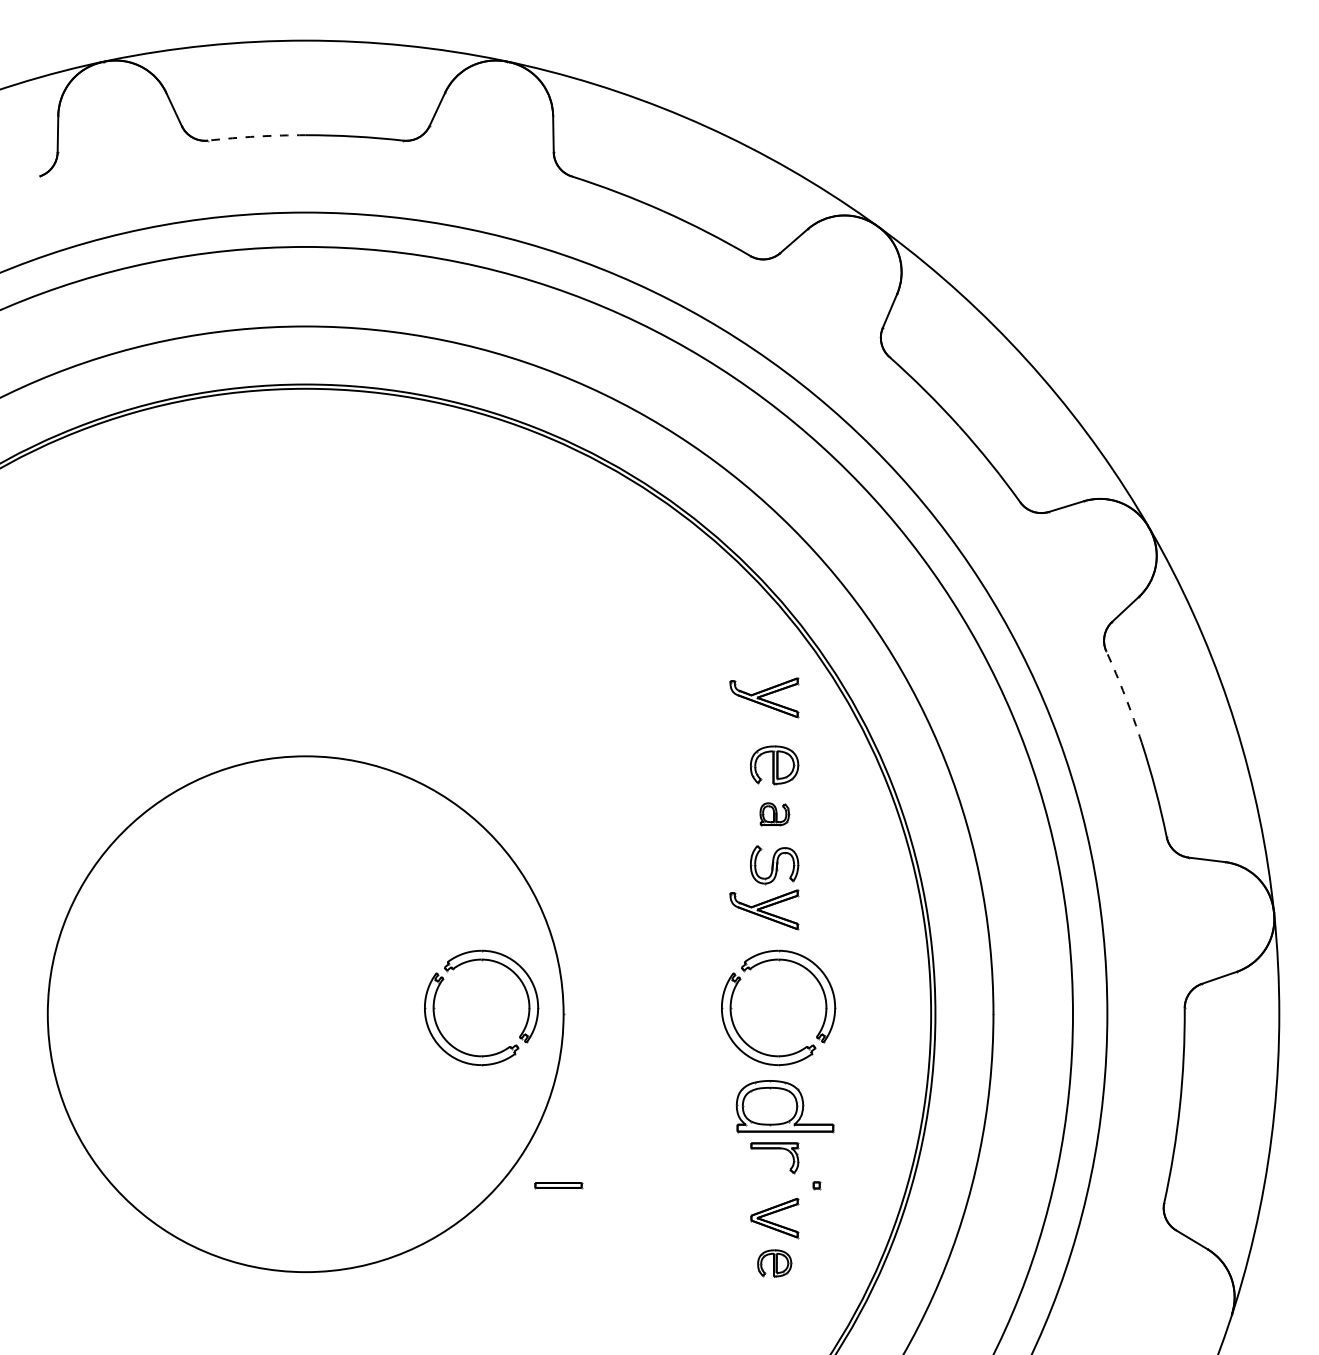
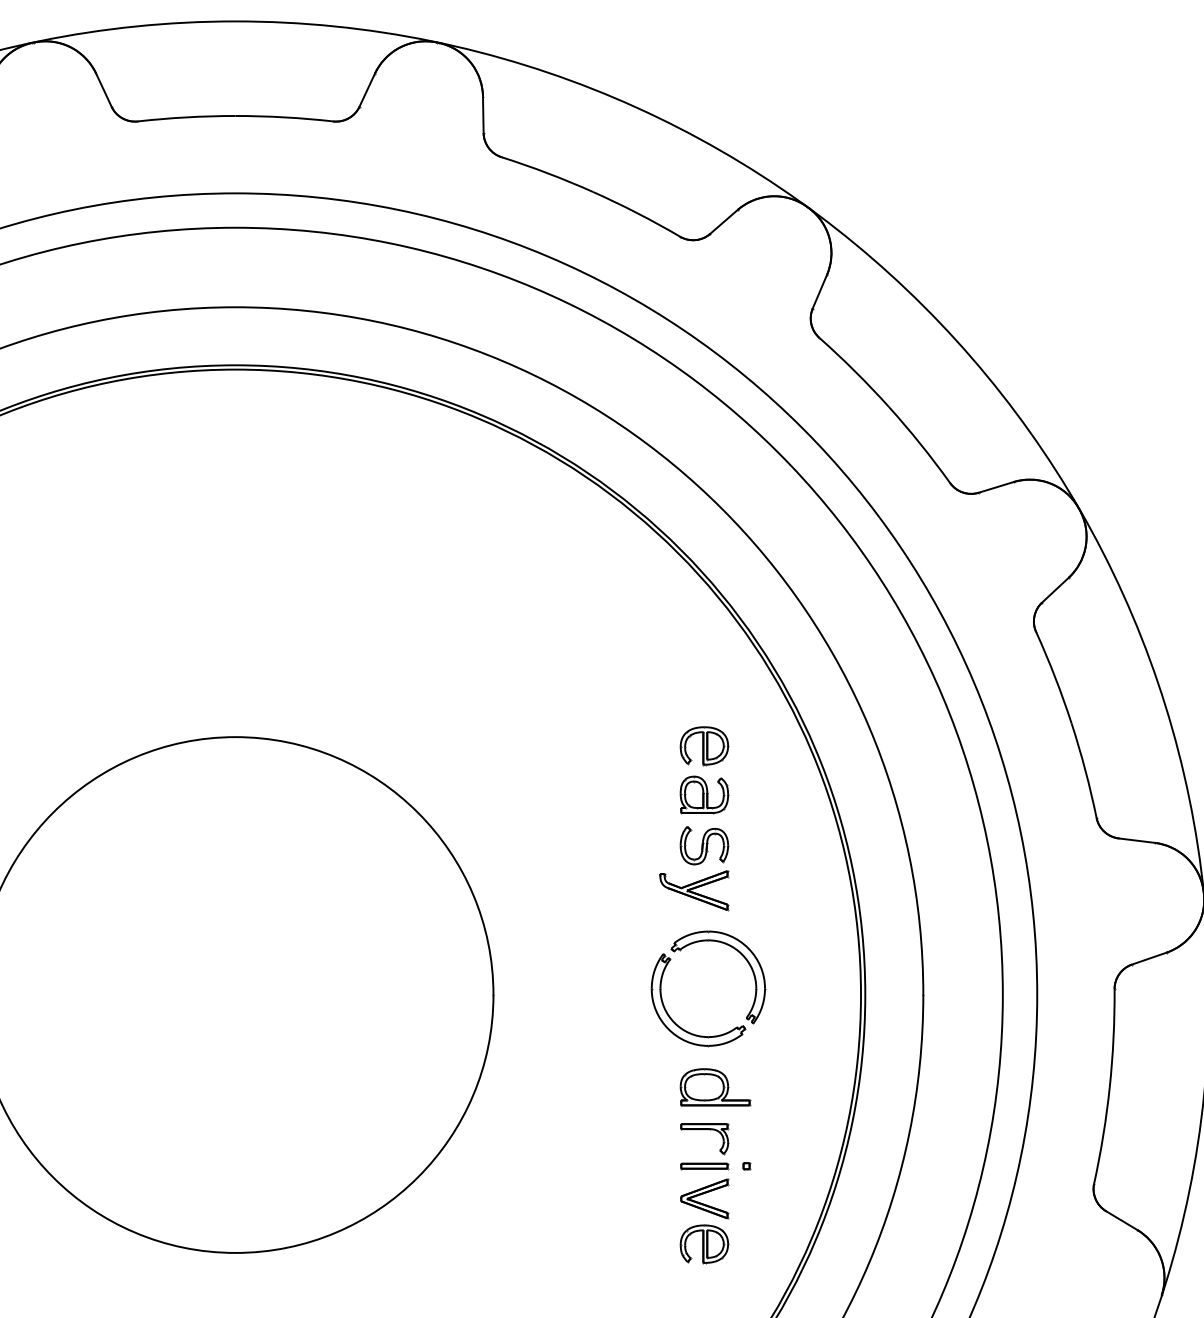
arc: (256, 136) -> (186, 117), dashed -> solid
arc: (1125, 696) -> (1055, 677), dashed -> solid
part: (764, 697) -> (694, 678), removed
part: (774, 814) -> (704, 795), size x1.67
part: (482, 961) -> (412, 942), removed
part: (785, 1106) -> (715, 1087), size x0.71
part: (558, 1185) -> (704, 1166), moved
part: (774, 1263) -> (704, 1244), size x1.43

